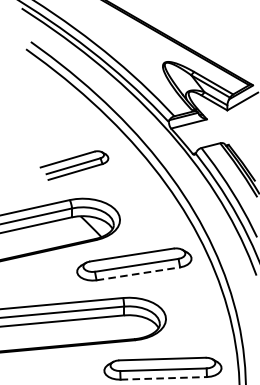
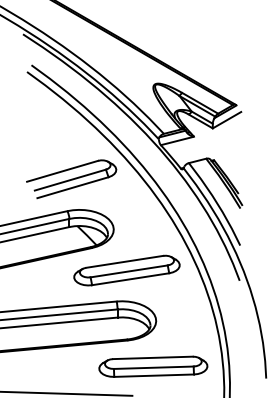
part: (74, 165) -> (71, 179), size x1.43
line: (139, 274) -> (131, 279), dashed -> solid
line: (164, 378) -> (154, 375), dashed -> solid

